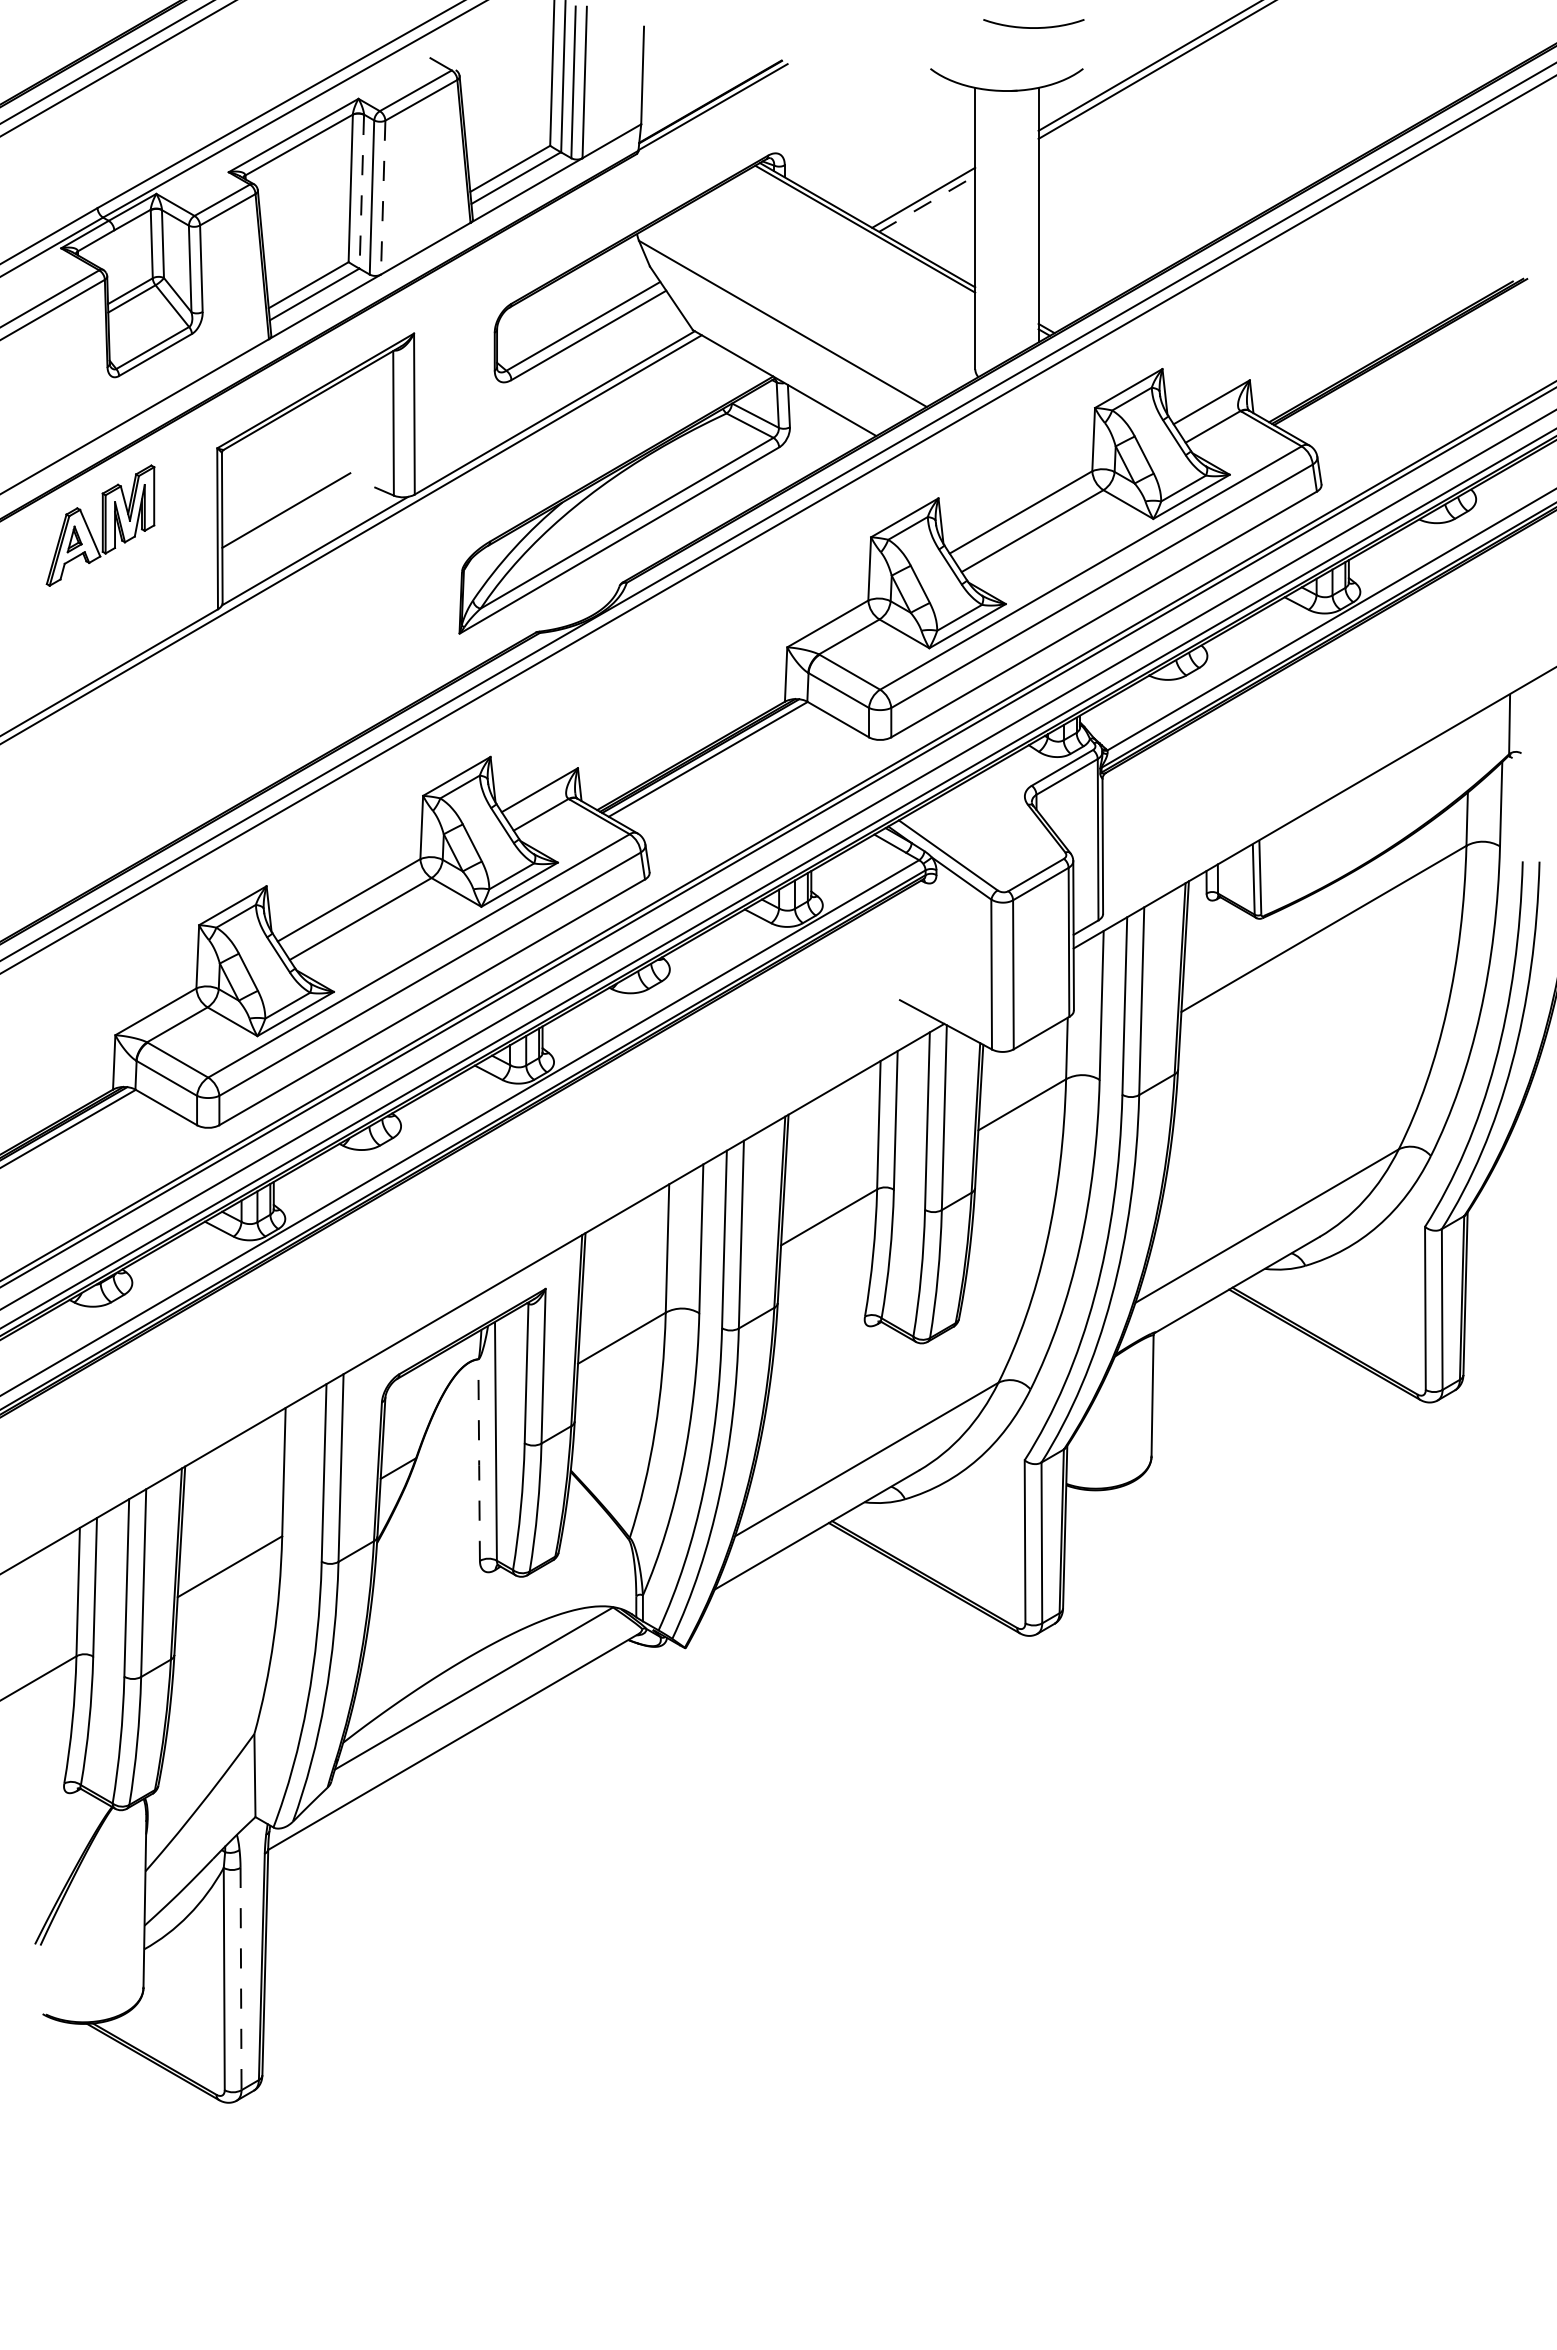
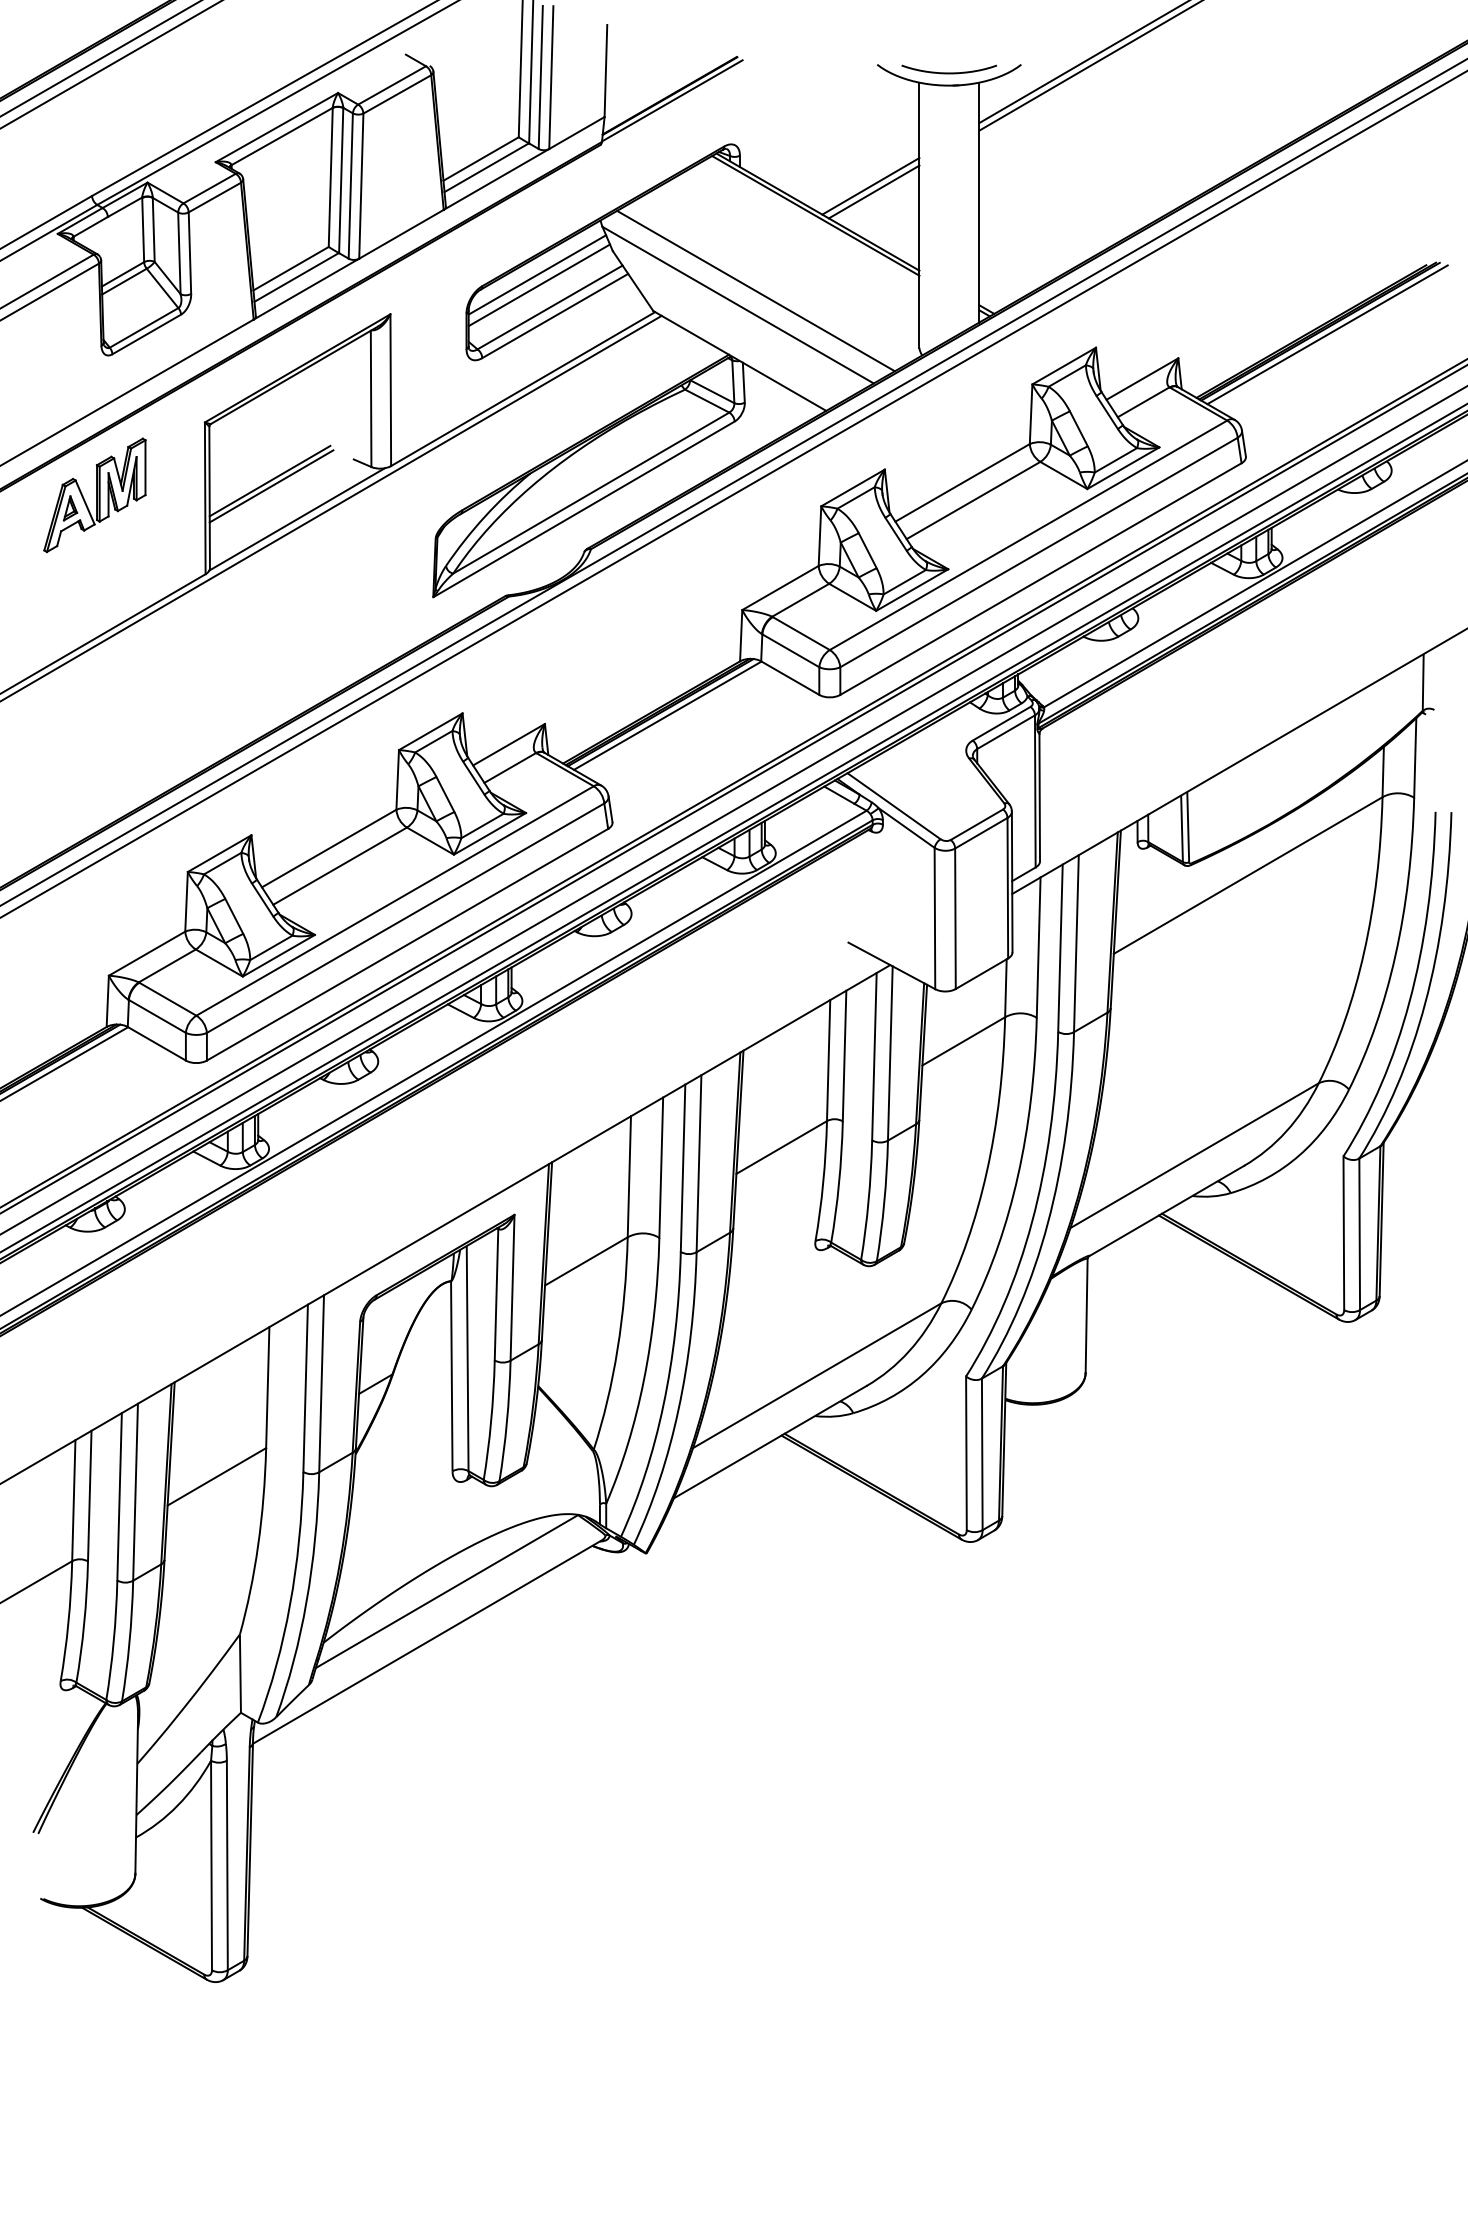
curve: (1033, 27) -> (948, 72), moved
line: (361, 191) -> (340, 180), dashed -> solid
line: (383, 197) -> (361, 186), dashed -> solid
line: (927, 203) -> (874, 191), dashed -> solid
line: (569, 291) -> (536, 274), added
line: (571, 302) -> (538, 284), added
line: (801, 308) -> (755, 290), added
line: (1407, 354) -> (1326, 334), added
line: (287, 515) -> (271, 485), added
line: (479, 1461) -> (452, 1377), dashed -> solid
line: (241, 1979) -> (227, 1865), dashed -> solid

